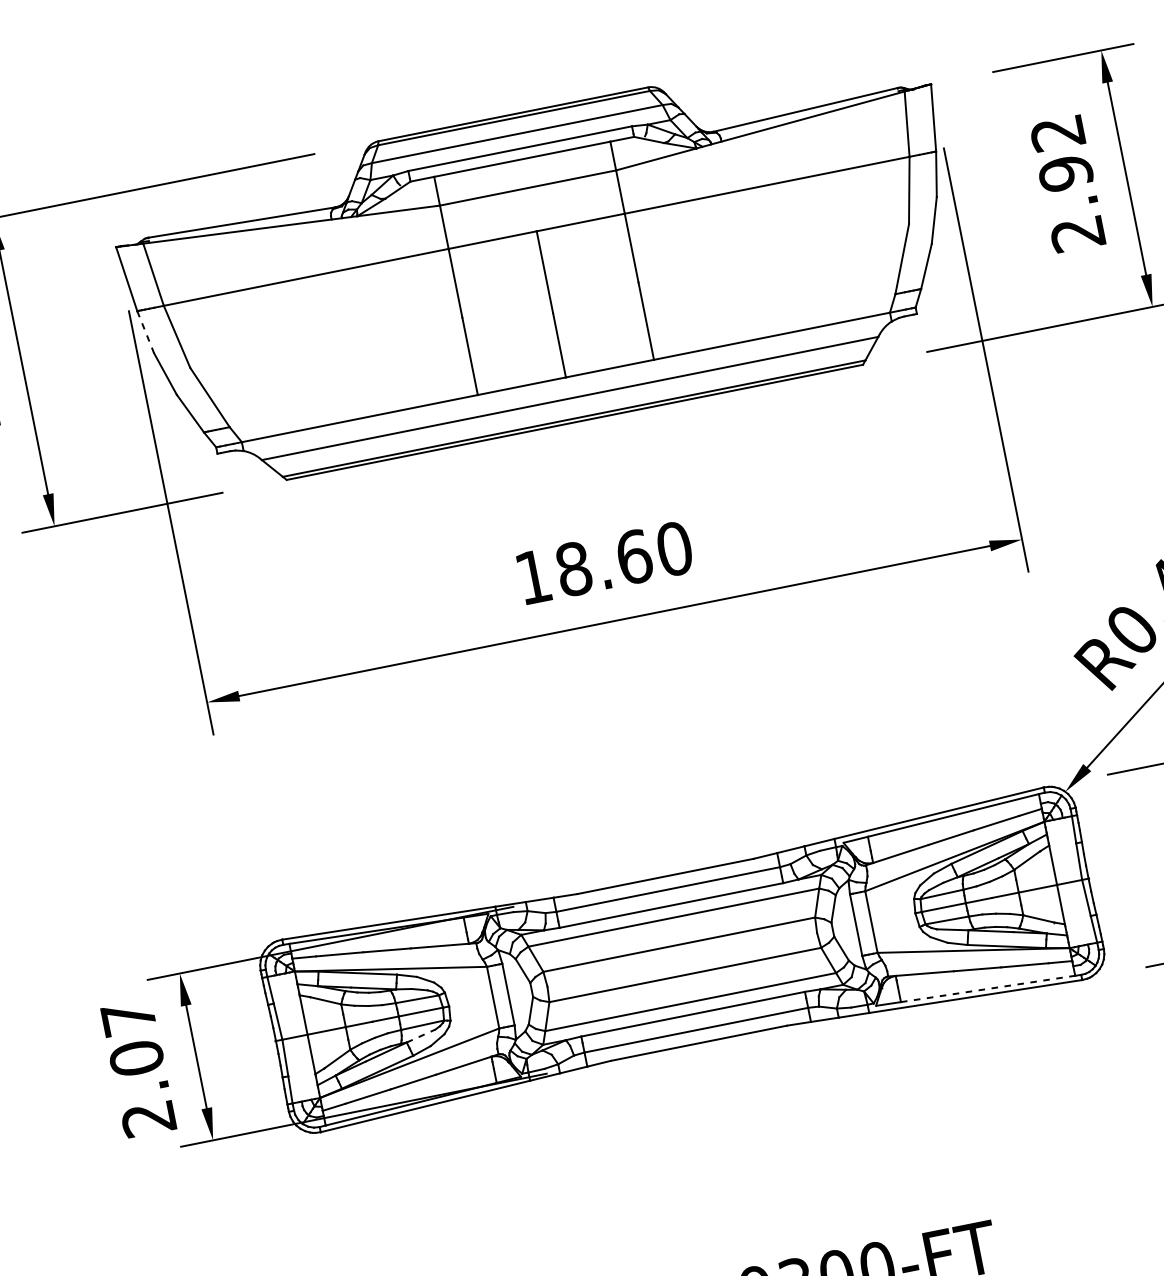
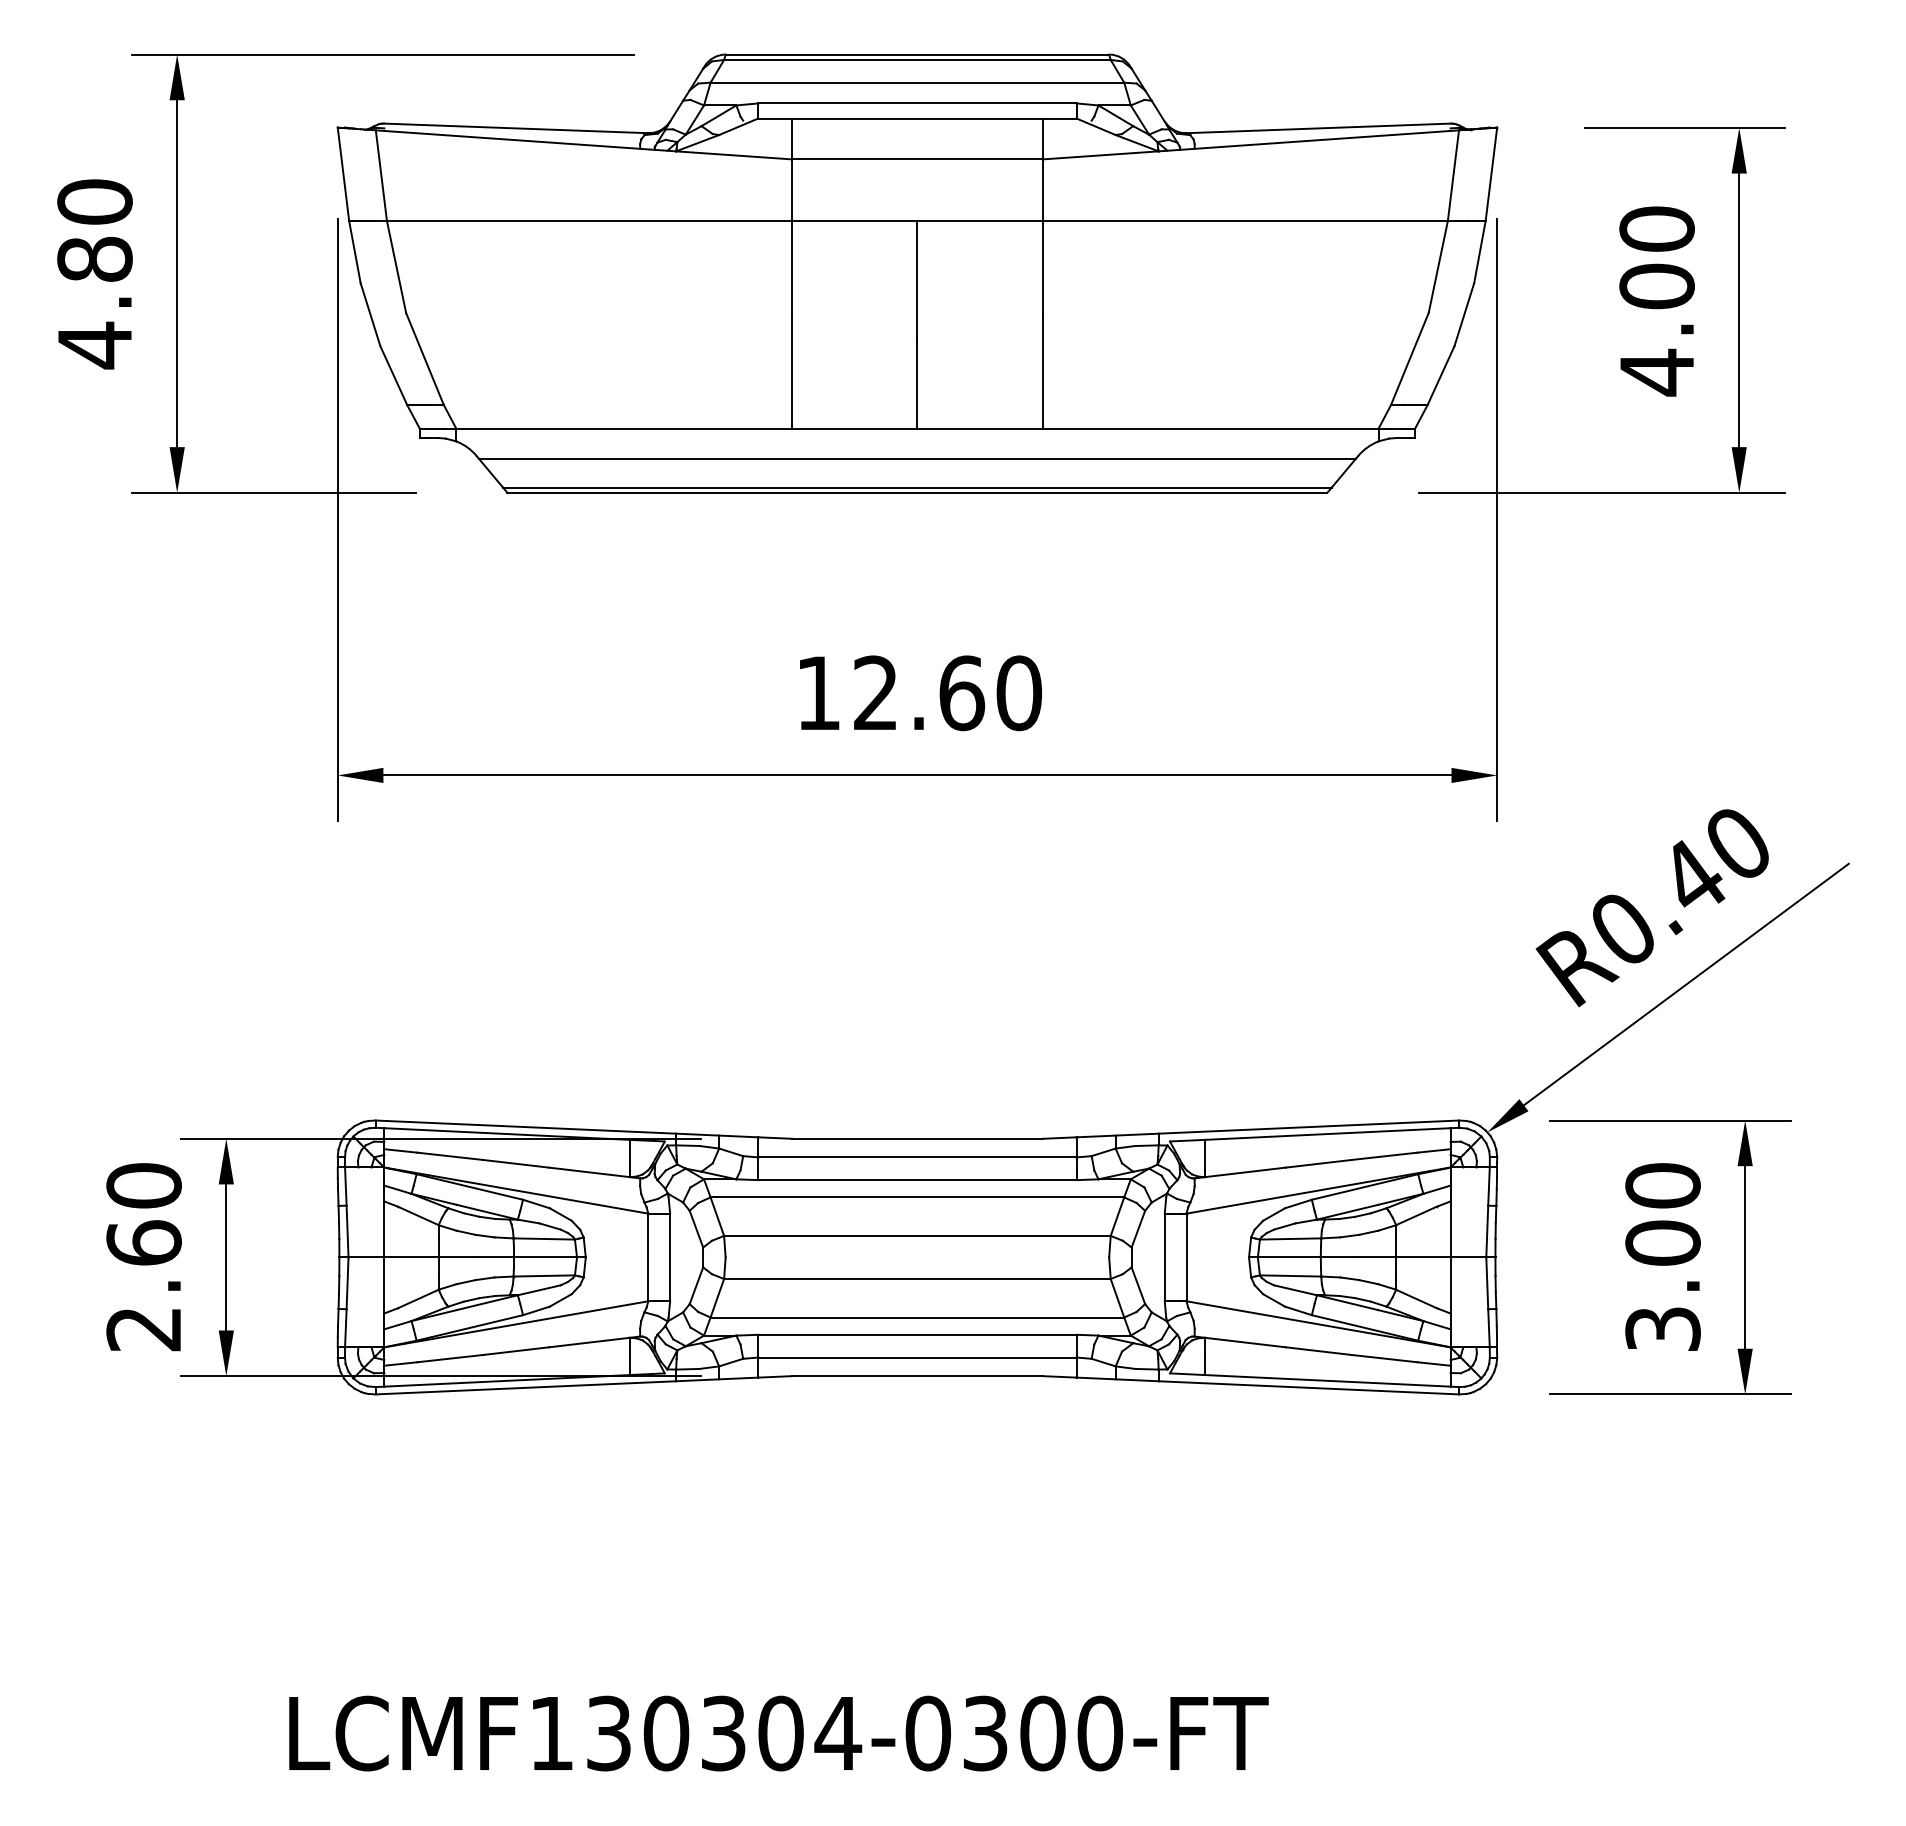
text: (1067, 184) -> (1656, 301), 2.92 -> 4.00
line: (145, 332) -> (354, 252), dashed -> solid
text: (573, 569) -> (875, 693), 18.60 -> 12.60
line: (987, 988) -> (1327, 1380), dashed -> solid
line: (421, 1036) -> (539, 1290), dashed -> solid
text: (132, 1038) -> (143, 1214), 2.07 -> 2.60

